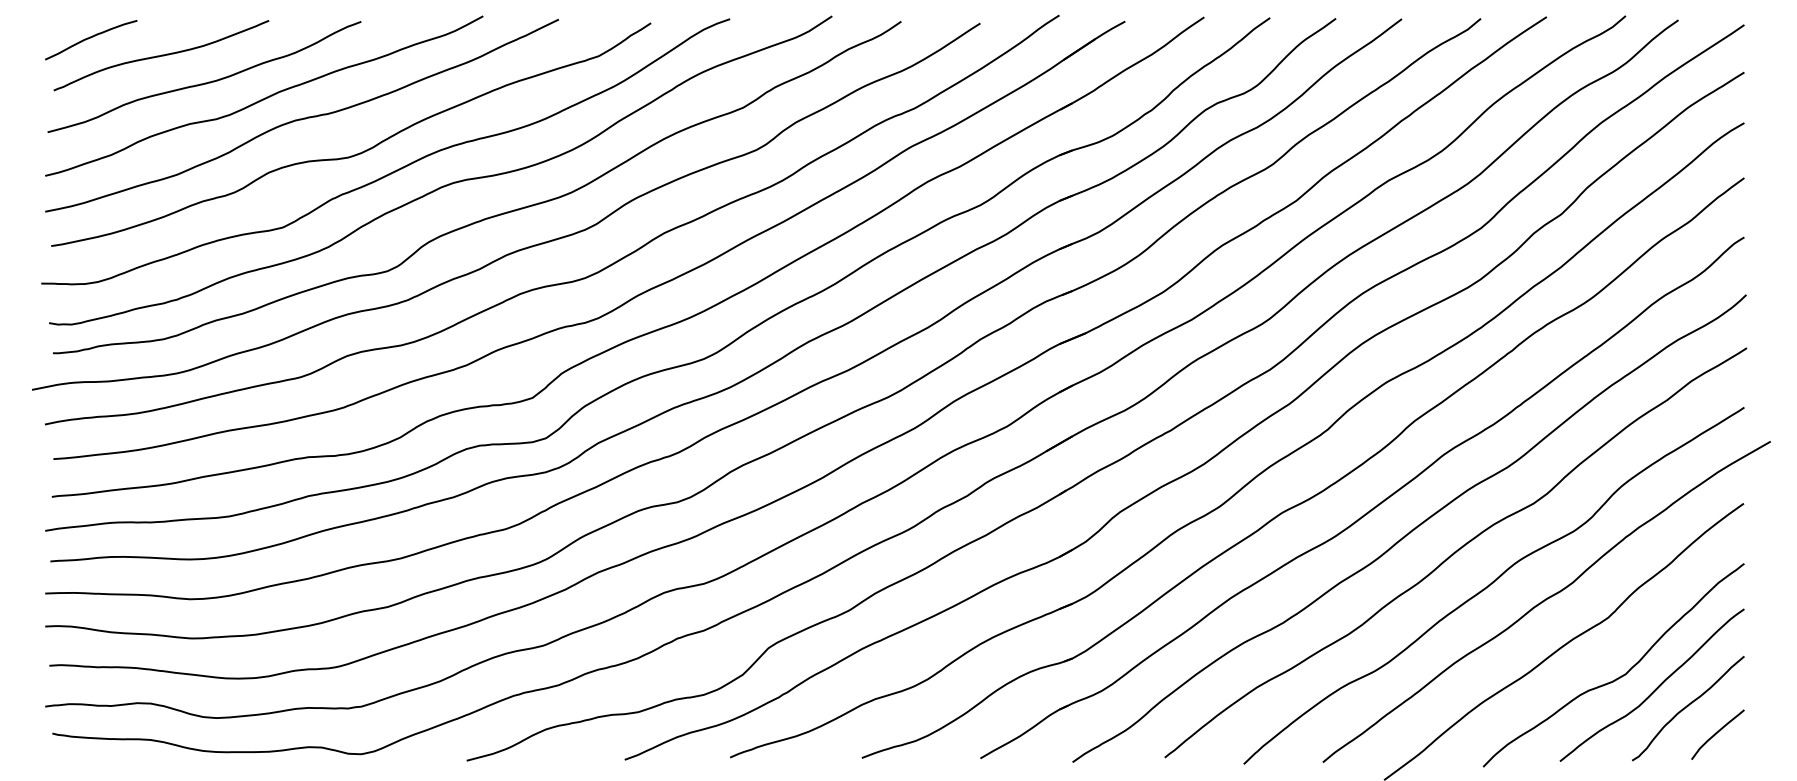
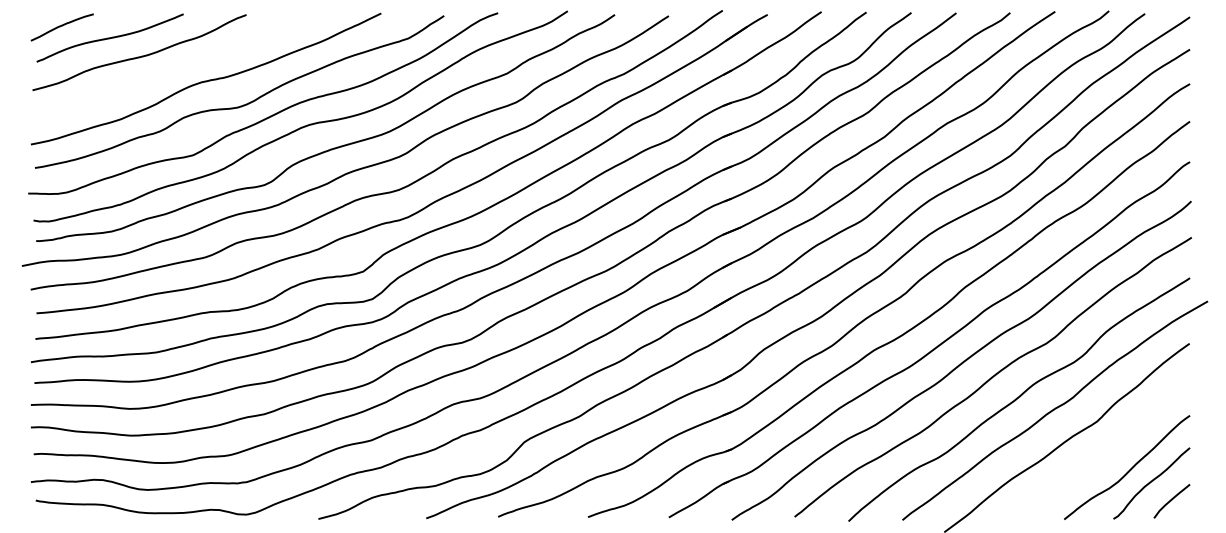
curve: (264, 97) -> (180, 66), removed
curve: (1618, 676) -> (1104, 461), removed

